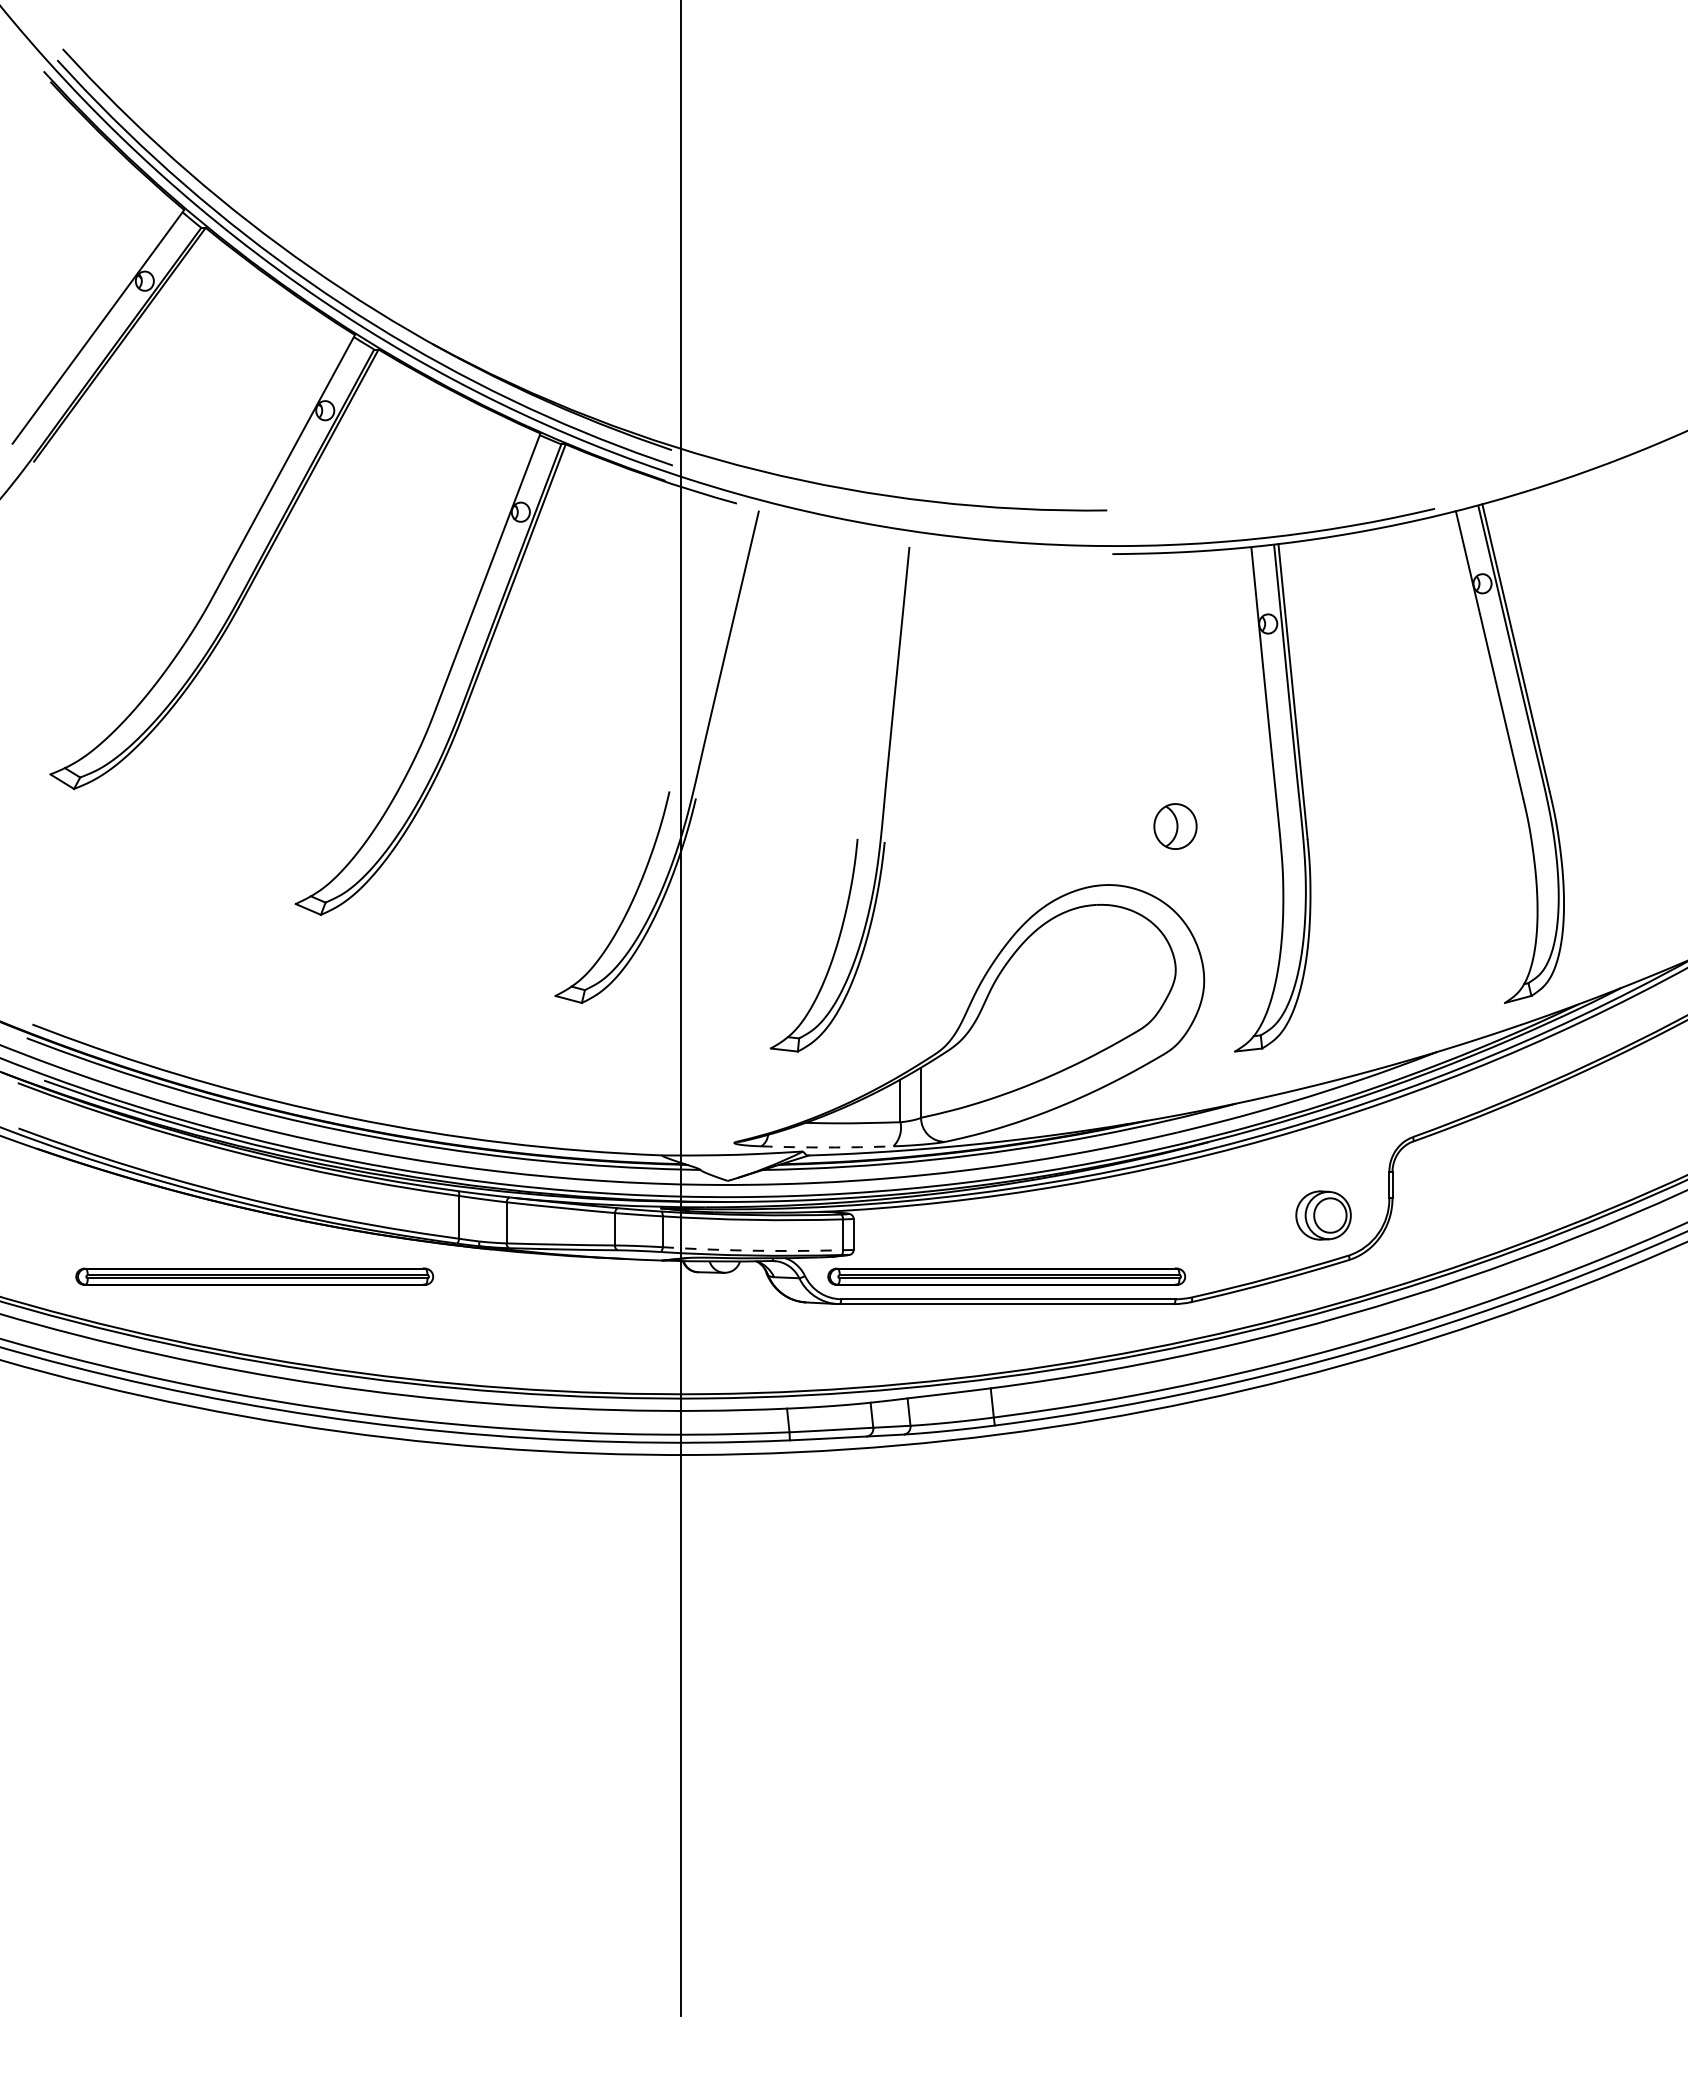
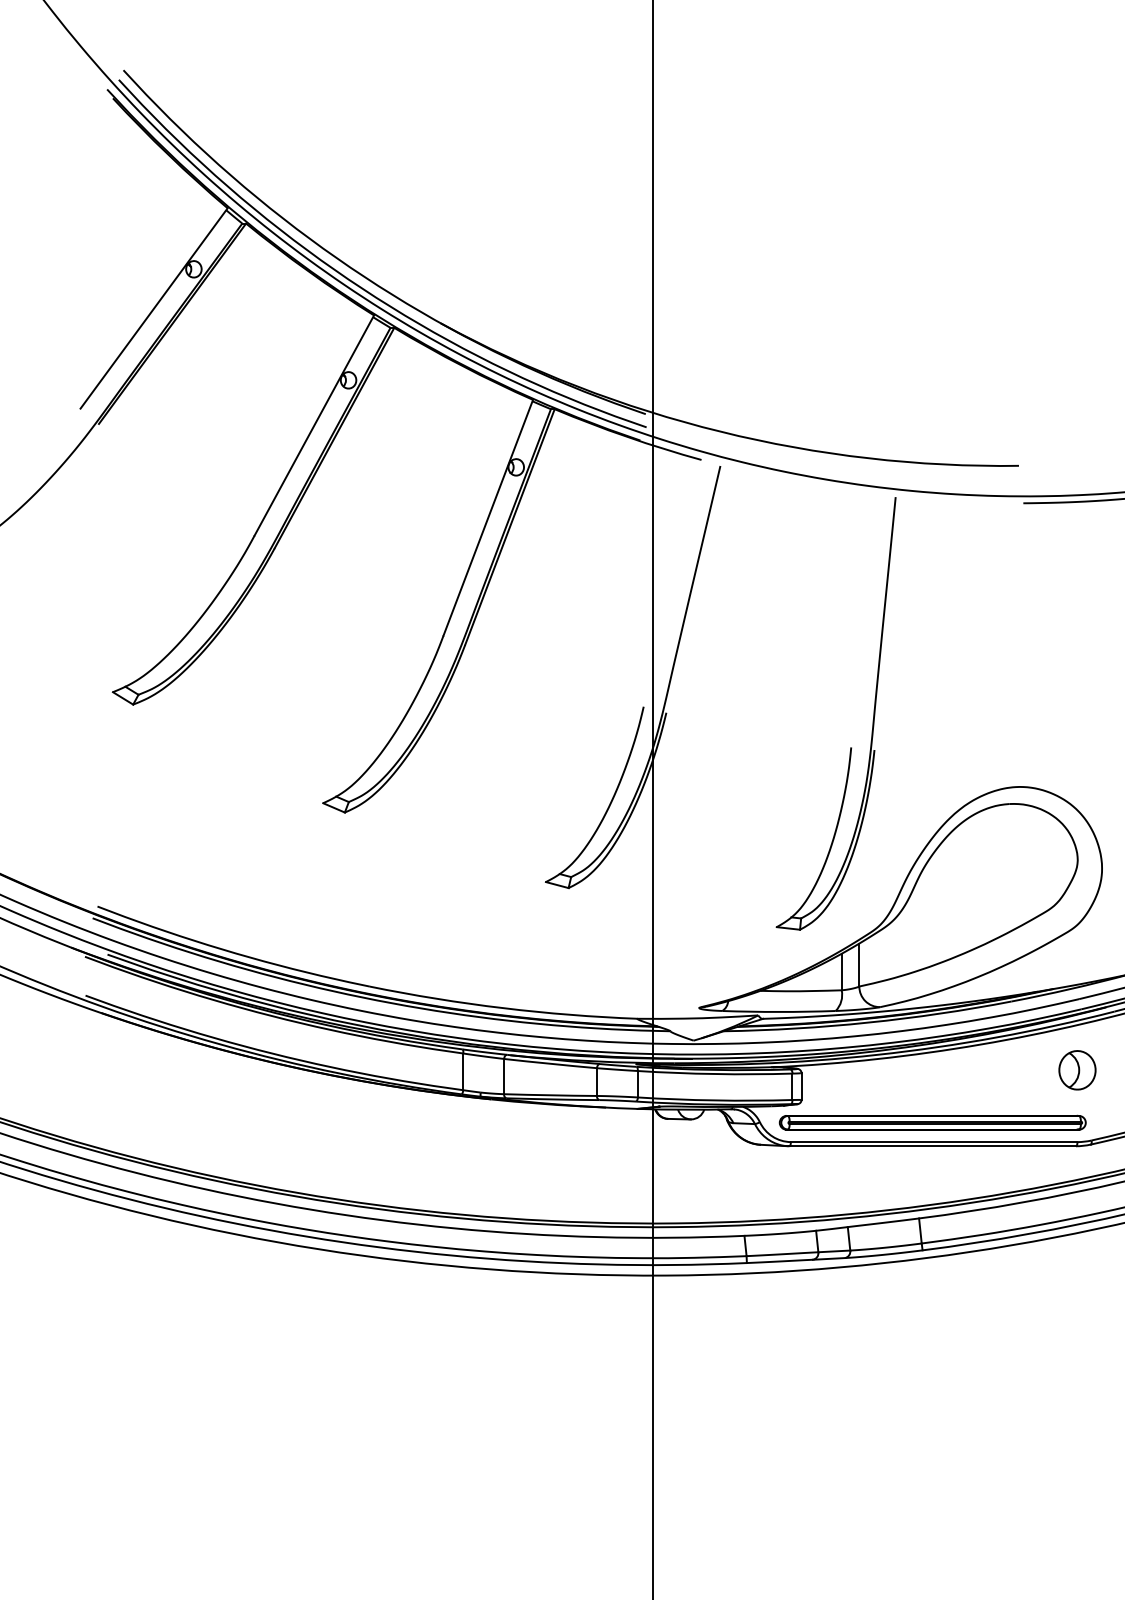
part: (1175, 826) -> (1077, 1070), moved
part: (856, 839) -> (850, 747), moved
arc: (827, 1147) -> (779, 1011), dashed -> solid
arc: (752, 1250) -> (714, 1100), dashed -> solid
part: (254, 1276) -> (287, 1122), removed

